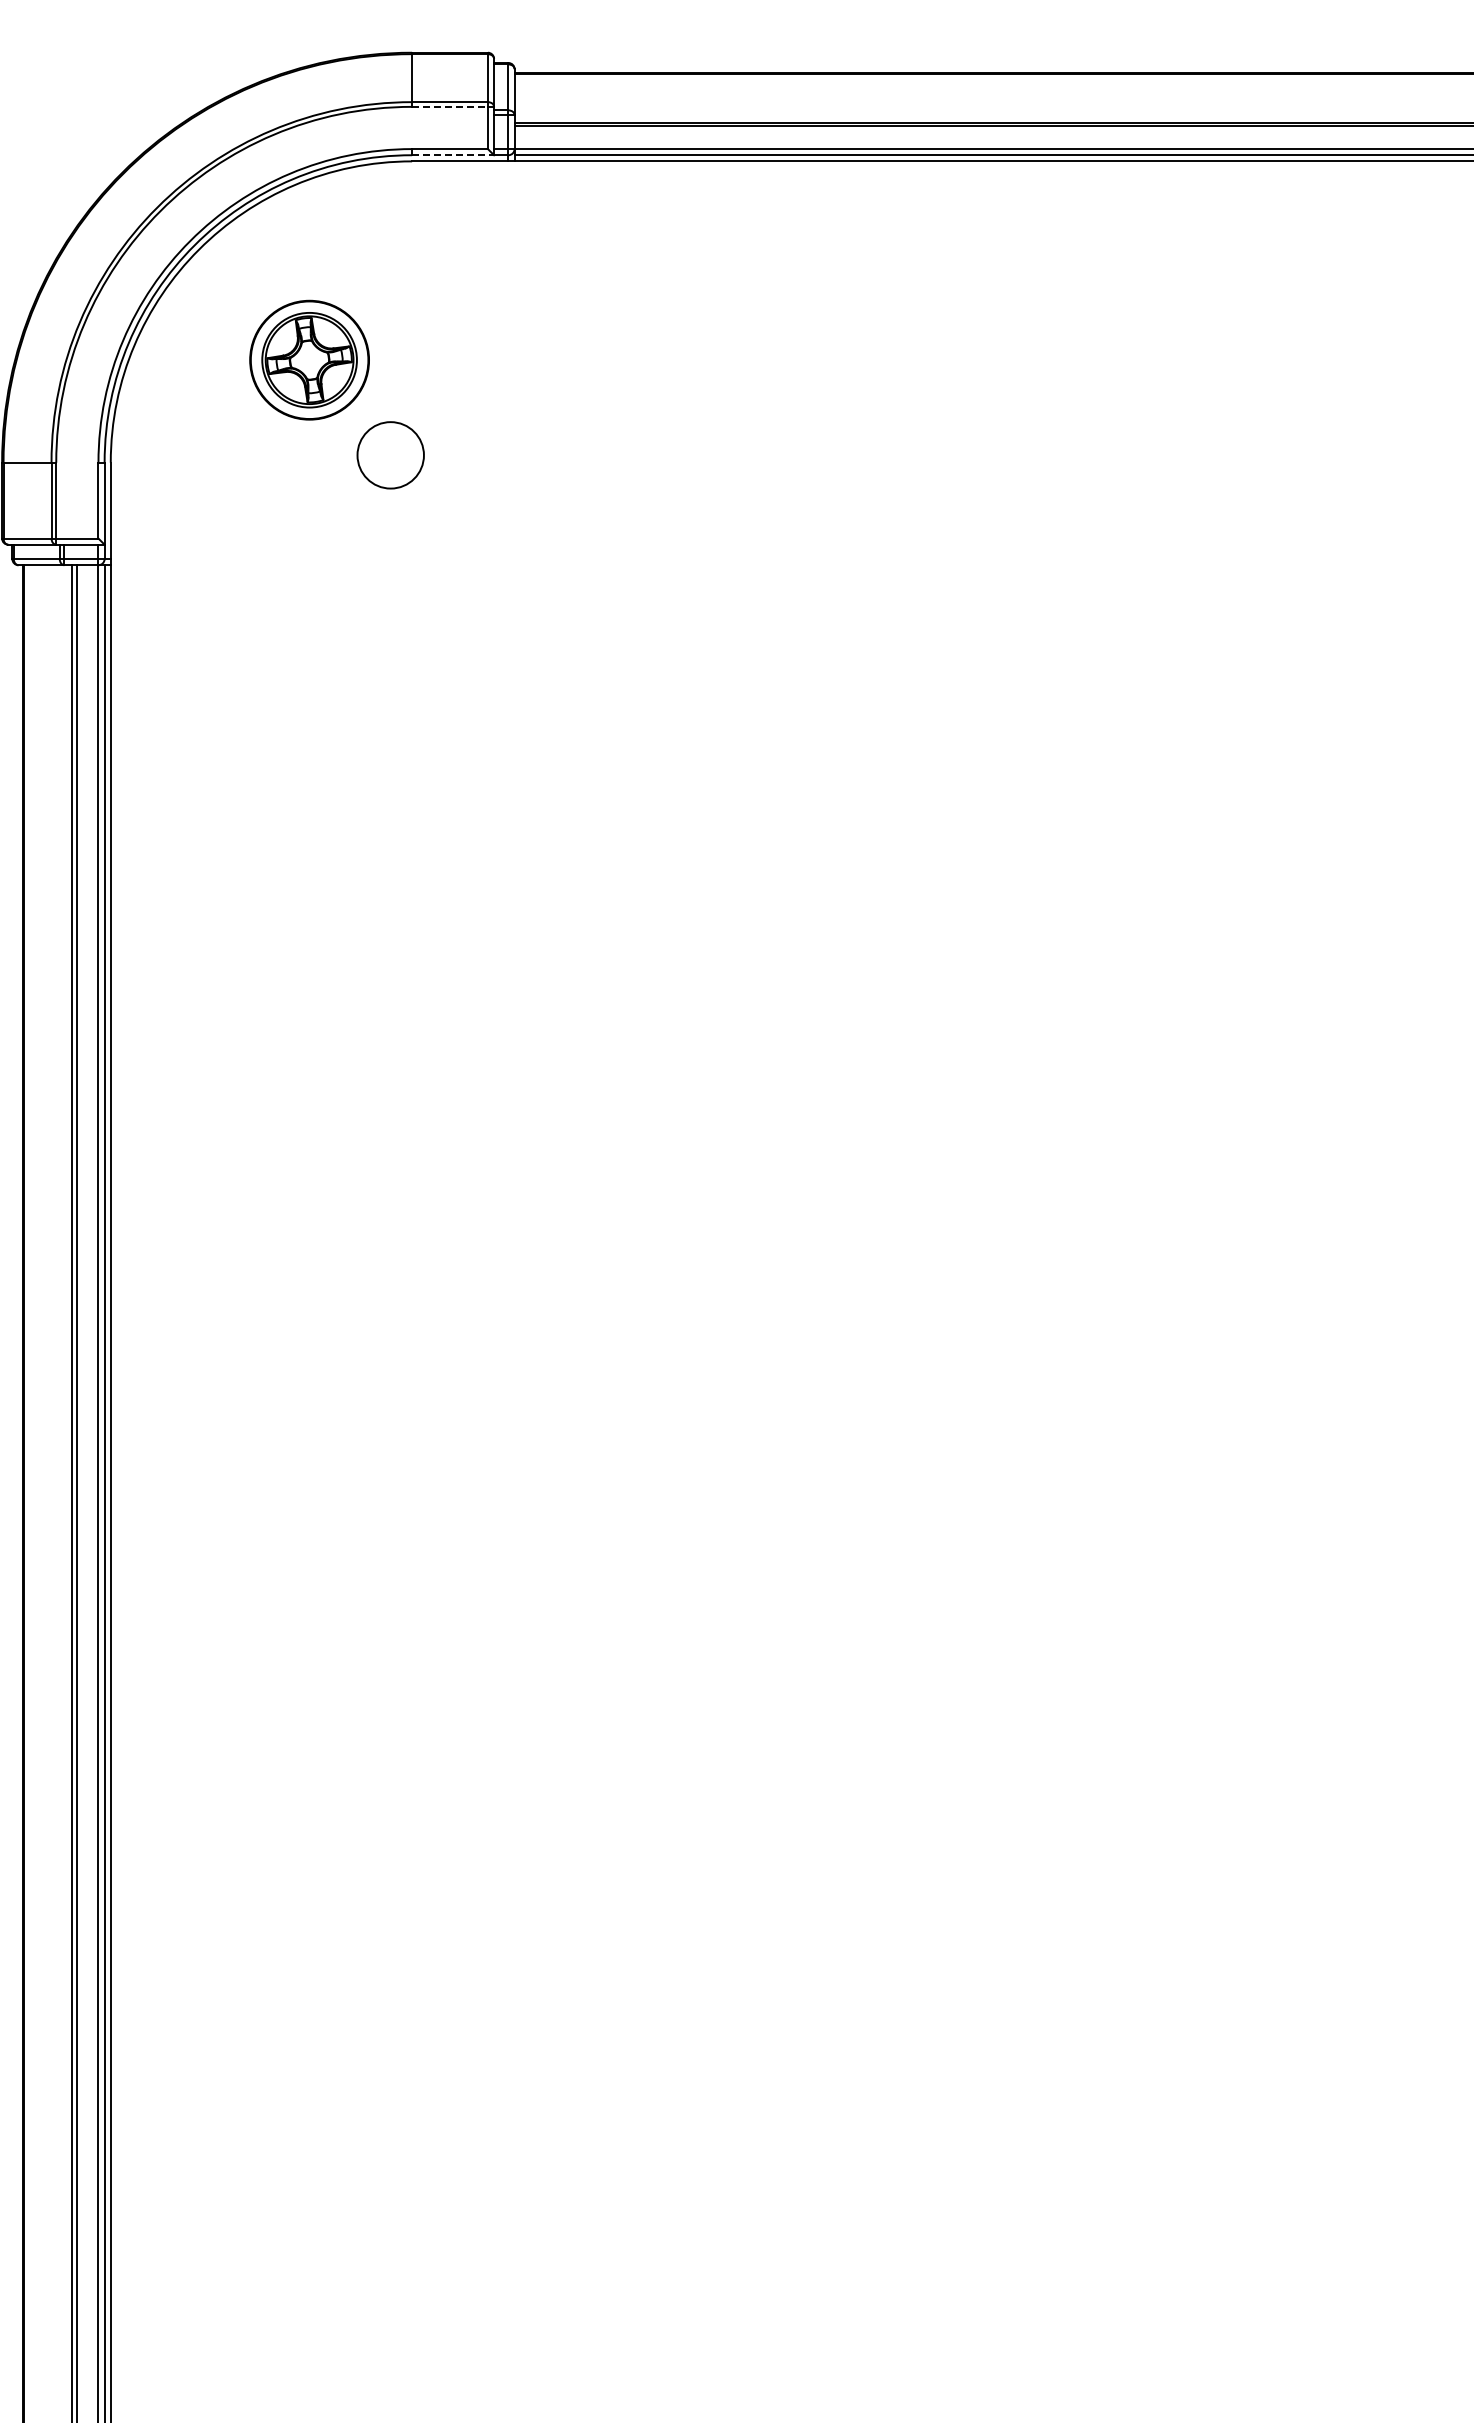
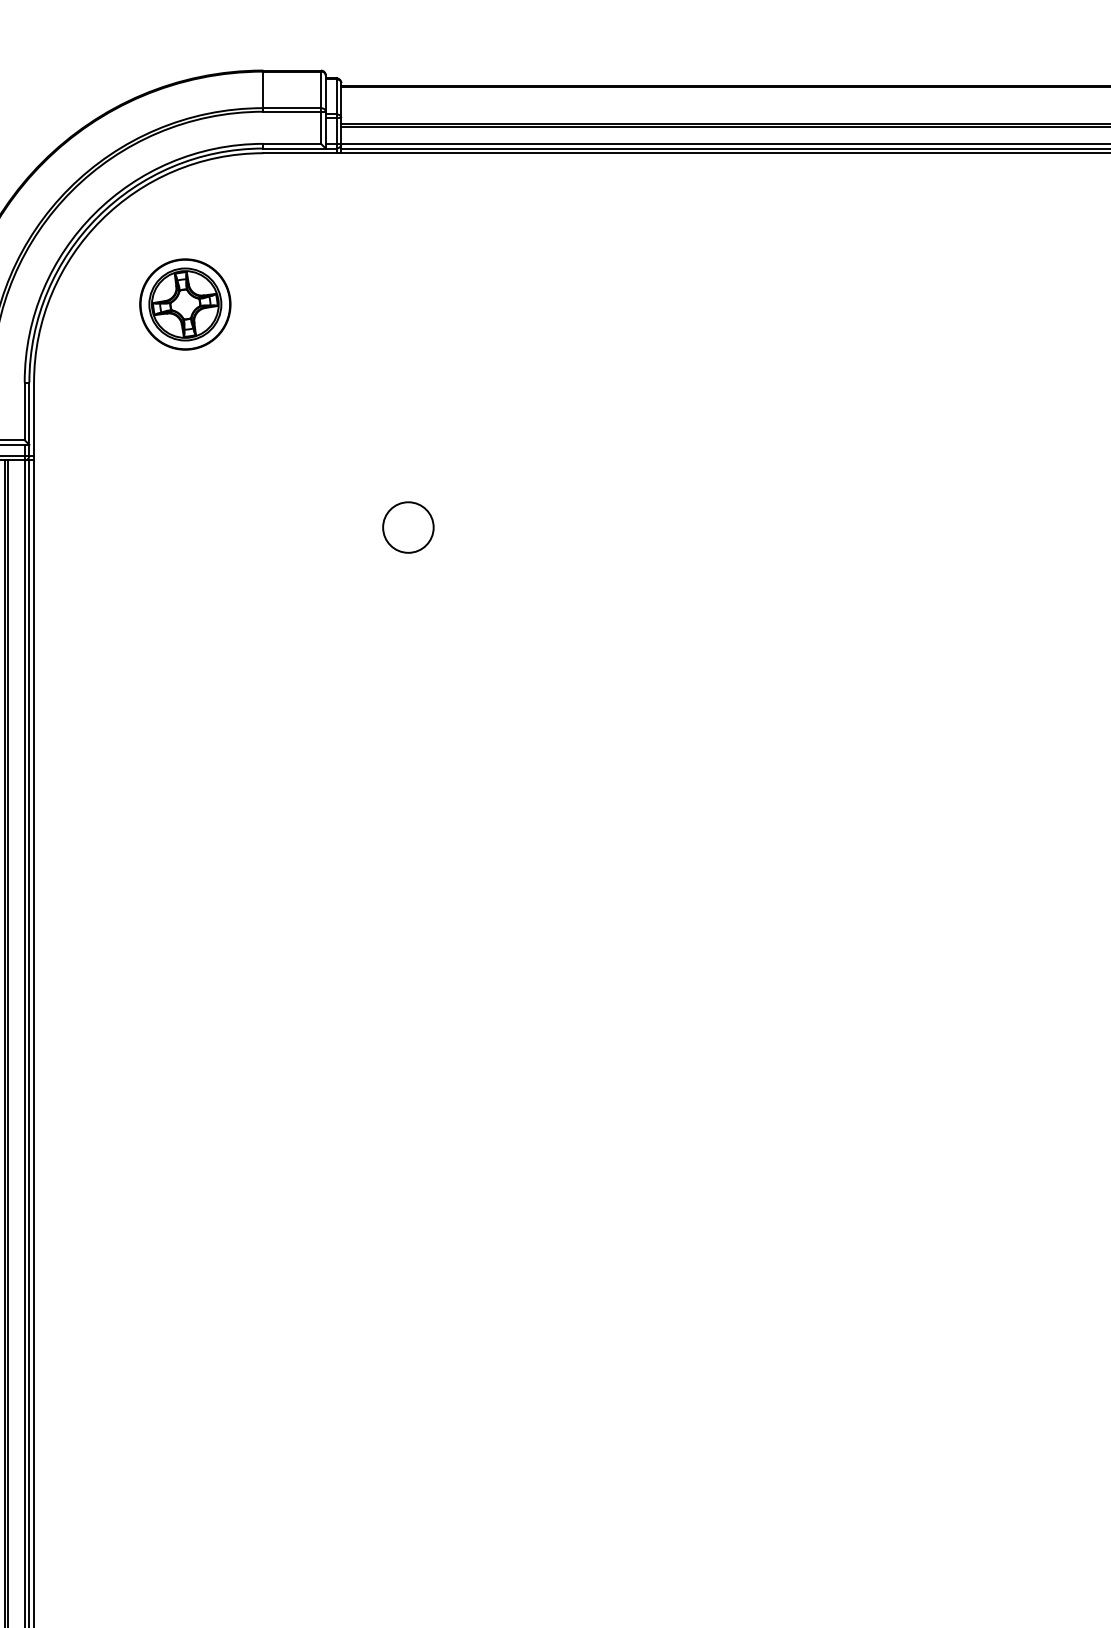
line: (450, 106) -> (292, 111), dashed -> solid
line: (453, 155) -> (294, 148), dashed -> solid
circle: (390, 455) -> (408, 527), moved

